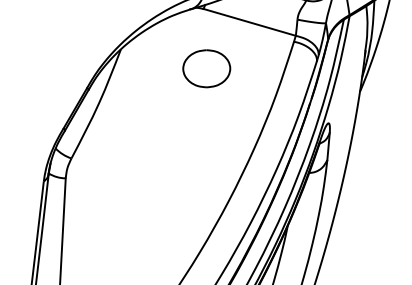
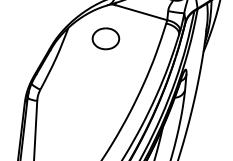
part: (206, 68) -> (105, 38), moved

